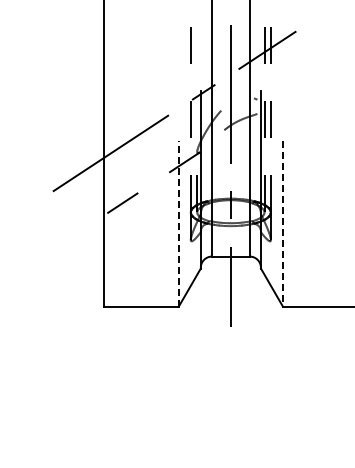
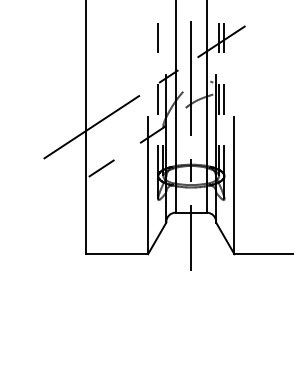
line: (178, 223) -> (147, 185), dashed -> solid
line: (282, 223) -> (234, 185), dashed -> solid

